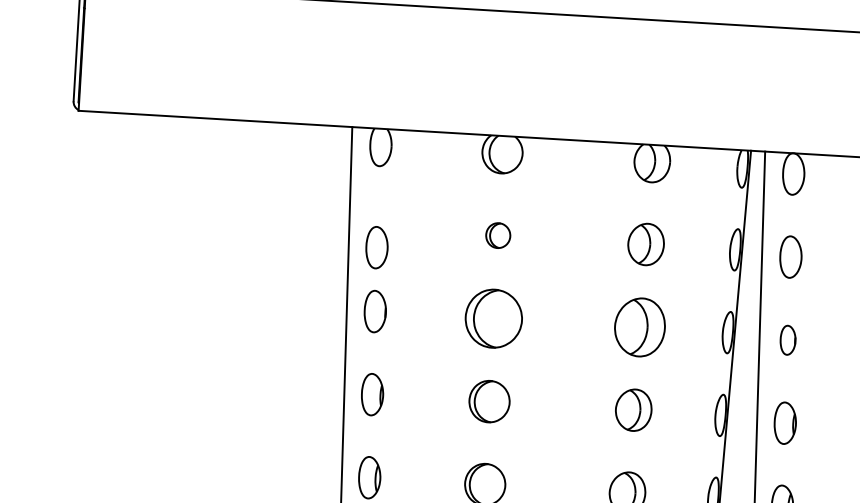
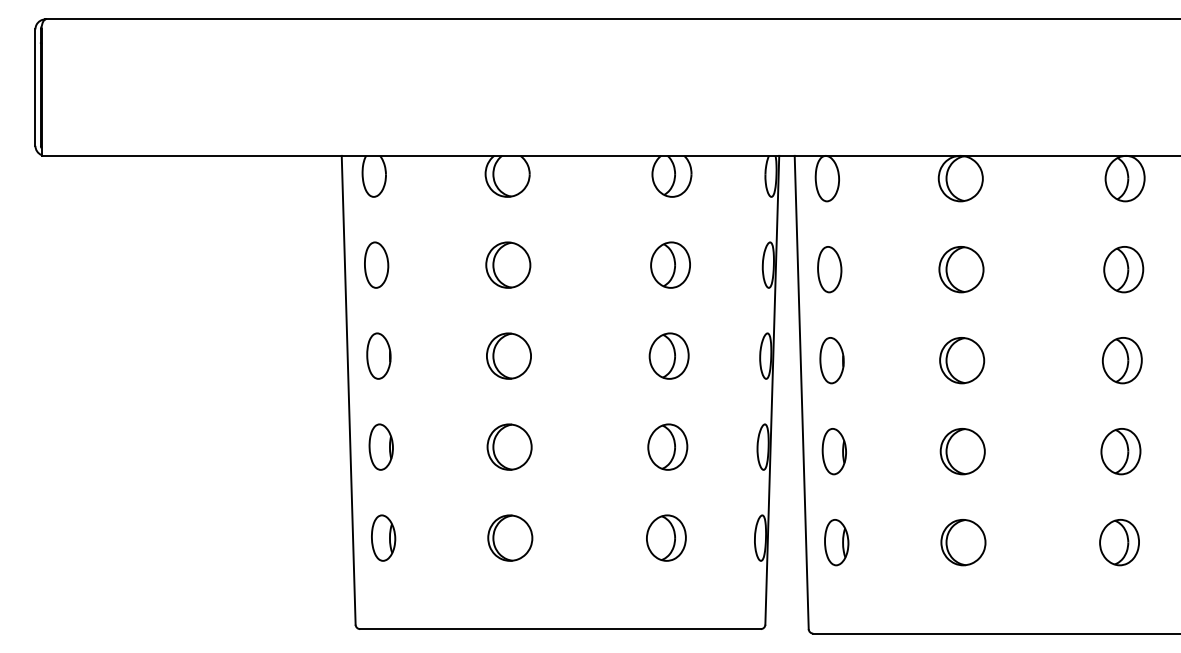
part: (498, 235) -> (508, 264), size x1.67
part: (376, 247) -> (376, 264), moved
part: (493, 318) -> (508, 355), size x0.71
part: (639, 326) -> (668, 355), size x0.71
part: (787, 340) -> (831, 360), size x1.43

